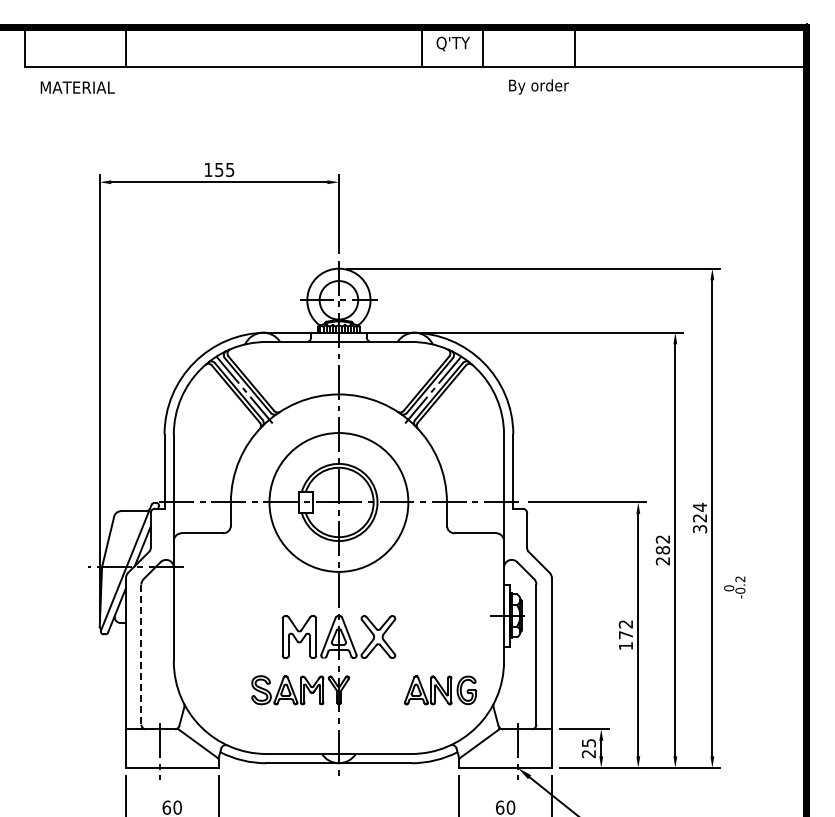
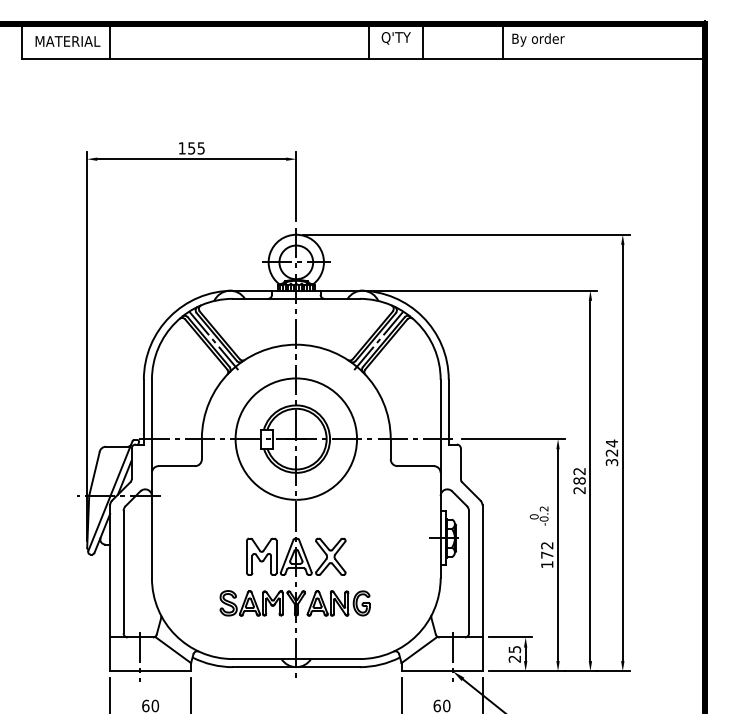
text: (538, 86) -> (538, 39), moved
text: (77, 87) -> (67, 41), moved
text: (734, 587) -> (538, 516), moved
line: (141, 655) -> (123, 572), dashed -> solid
part: (440, 690) -> (338, 603), moved

